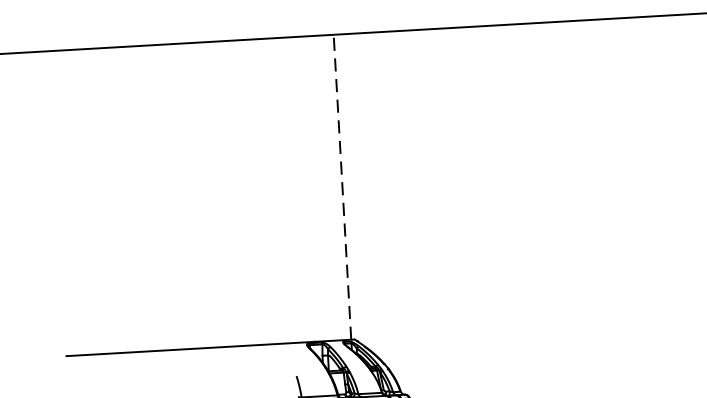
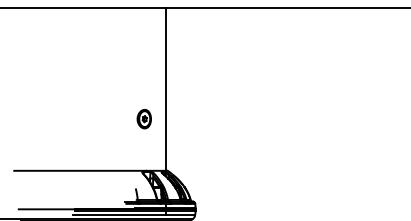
line: (341, 187) -> (165, 89), dashed -> solid
part: (303, 245) -> (143, 119), added

